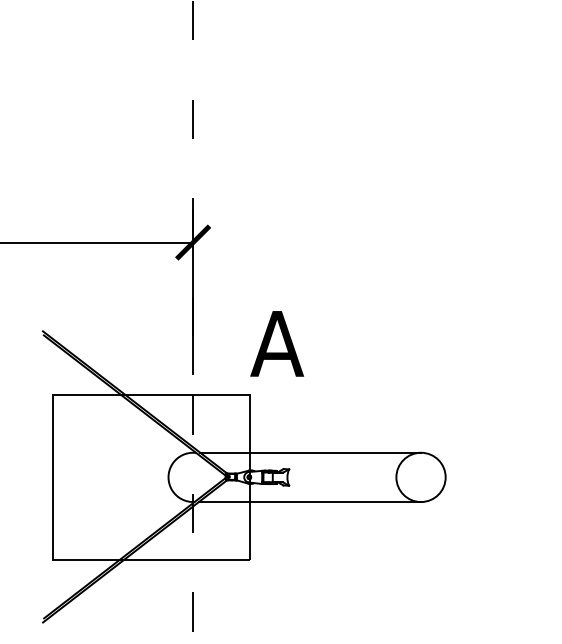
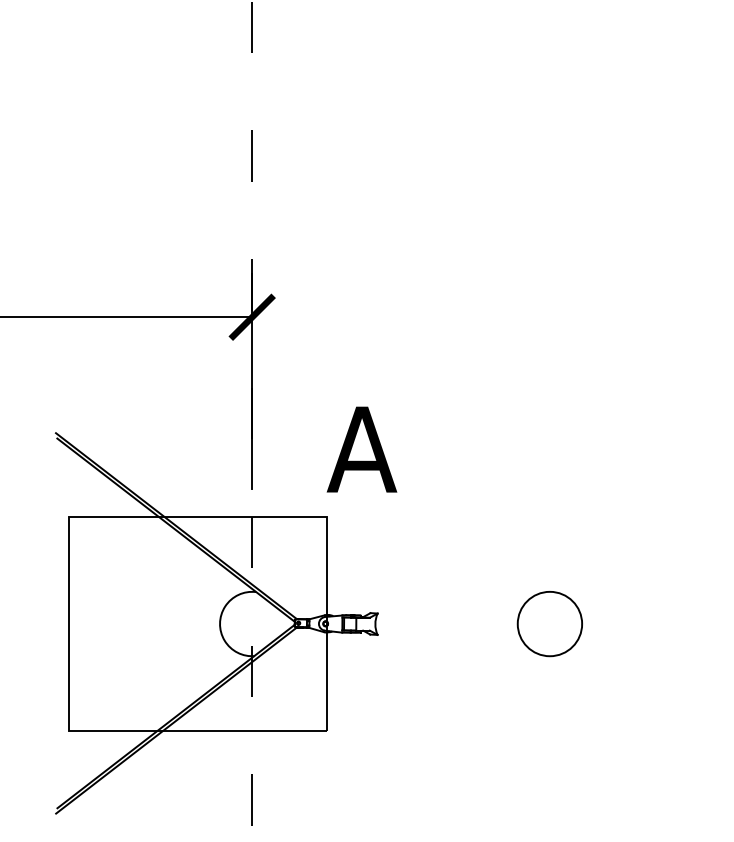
line: (310, 452) -> (405, 591), removed
line: (309, 502) -> (404, 656), removed

